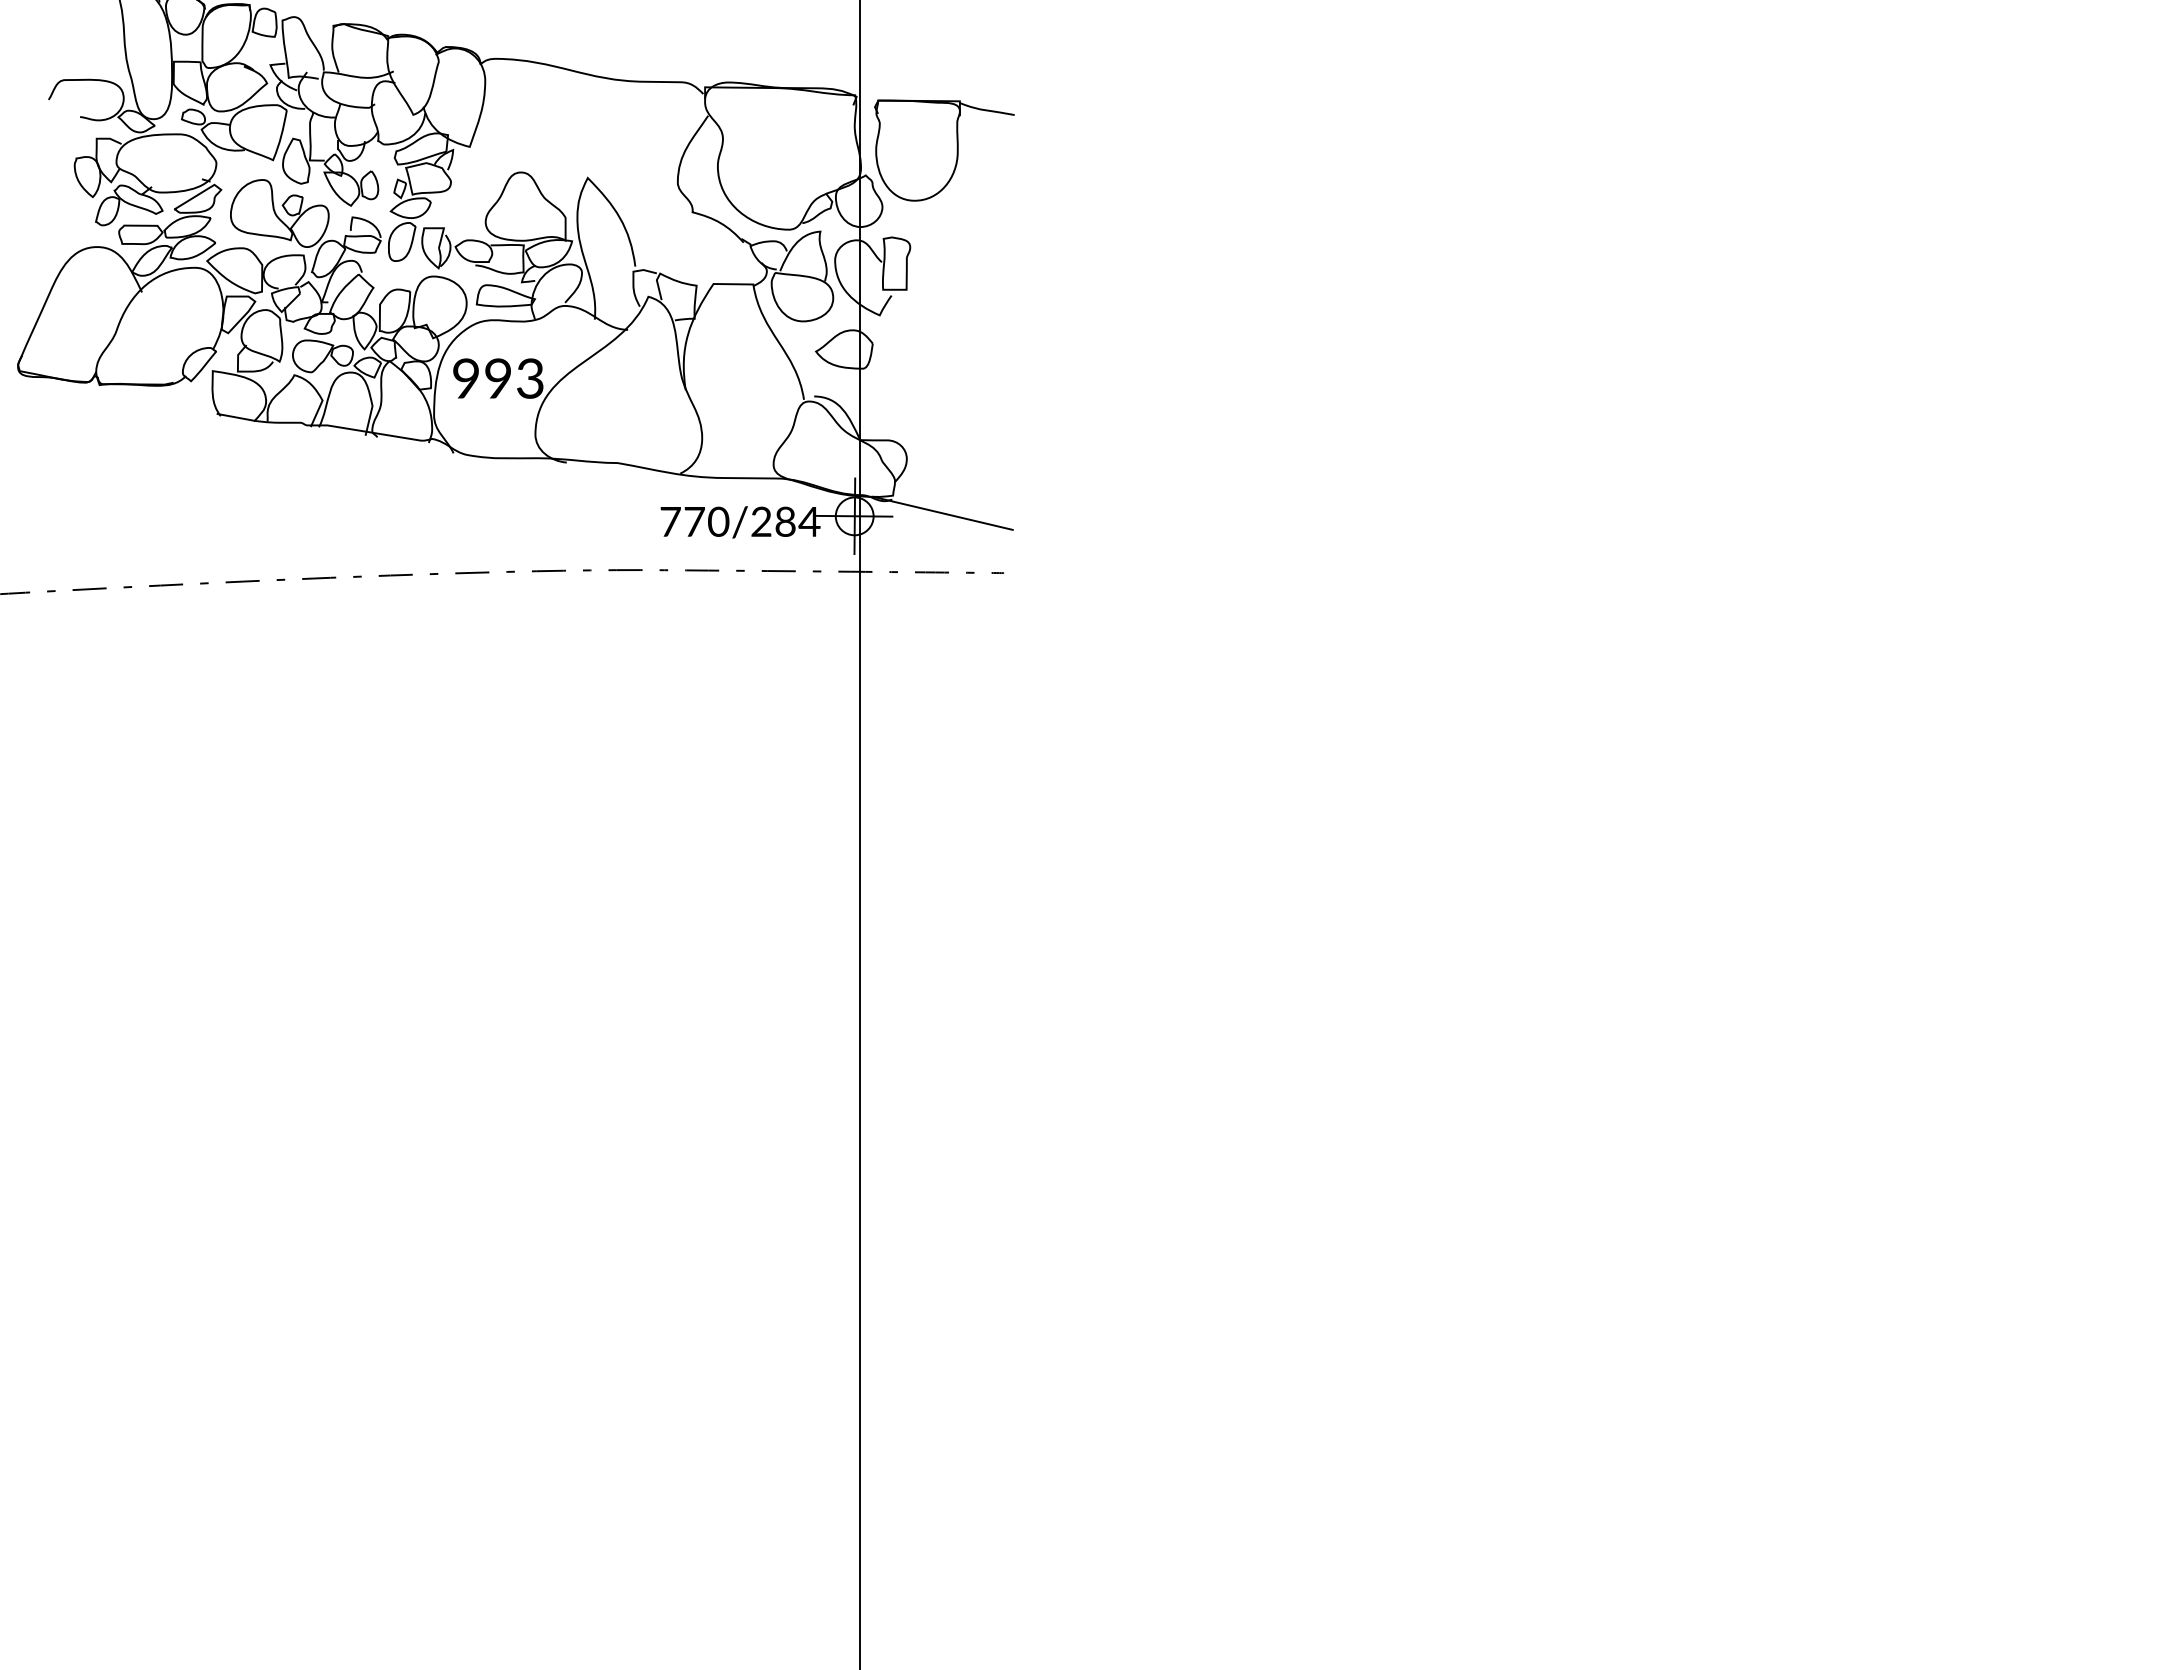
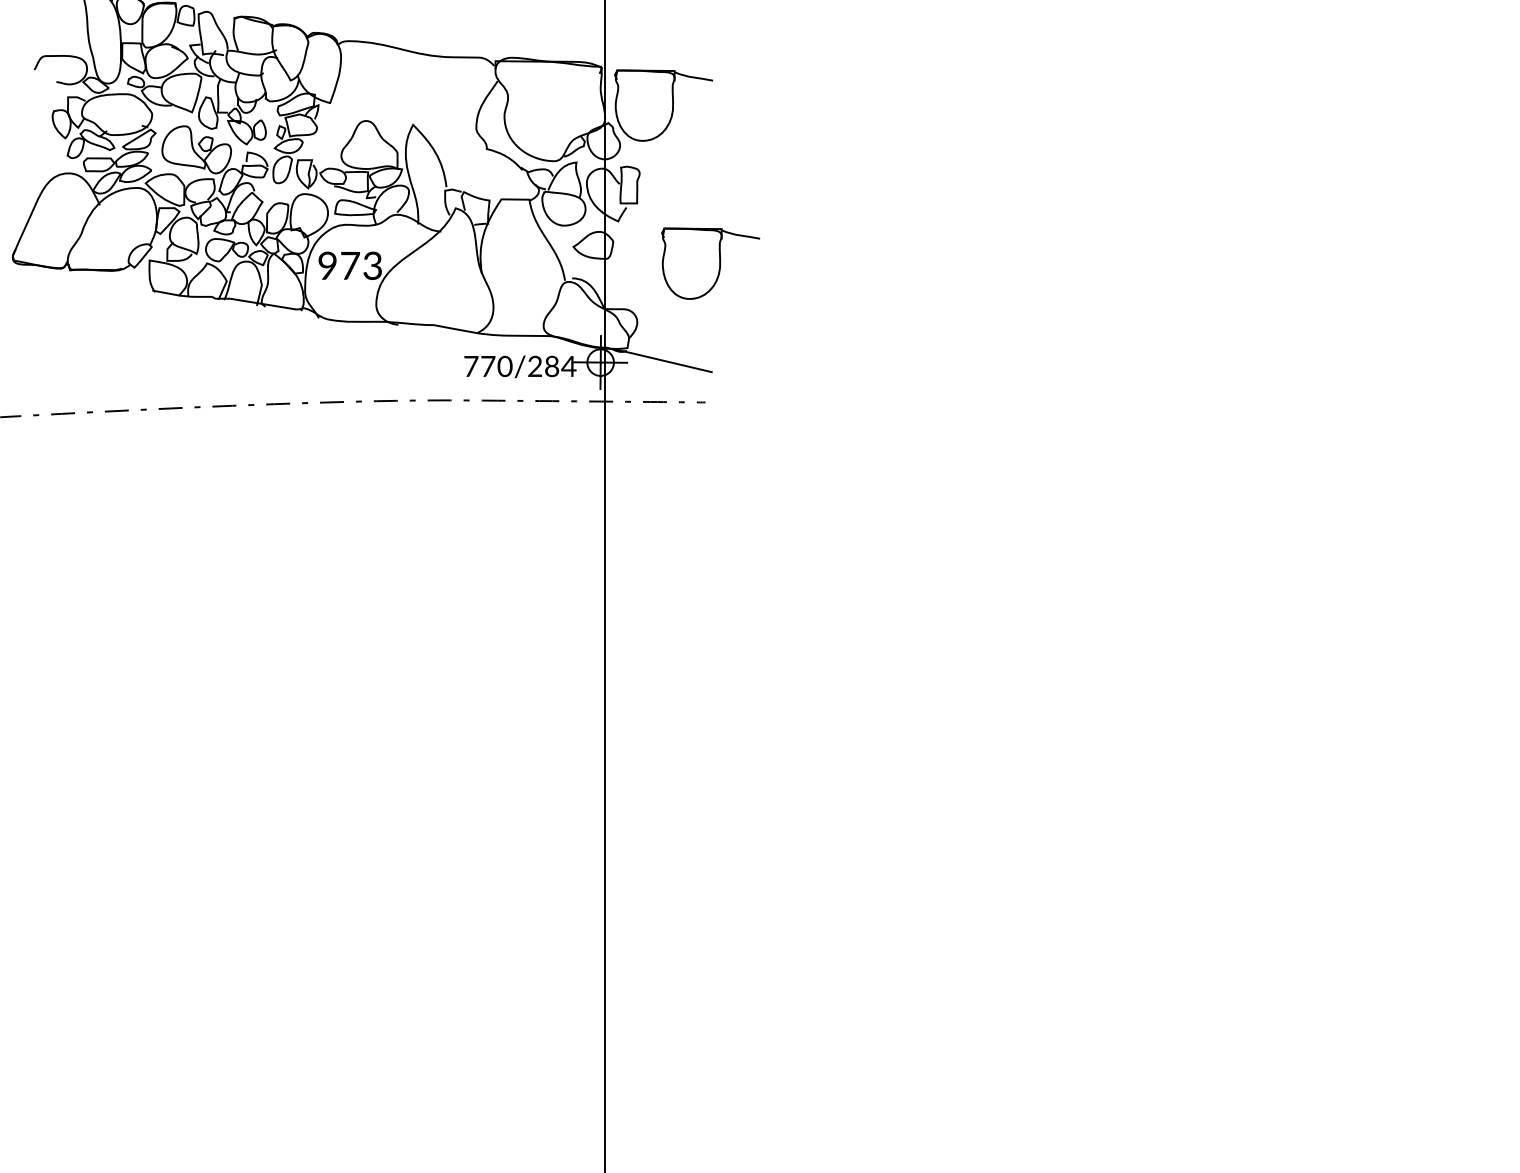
part: (1011, 375) -> (710, 263), added
text: (498, 378) -> (350, 265), 993 -> 973

